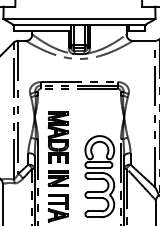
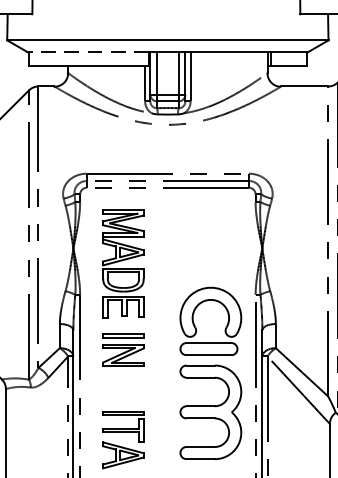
line: (41, 24) -> (87, 51), solid -> dashed
part: (57, 148) -> (121, 286), moved

